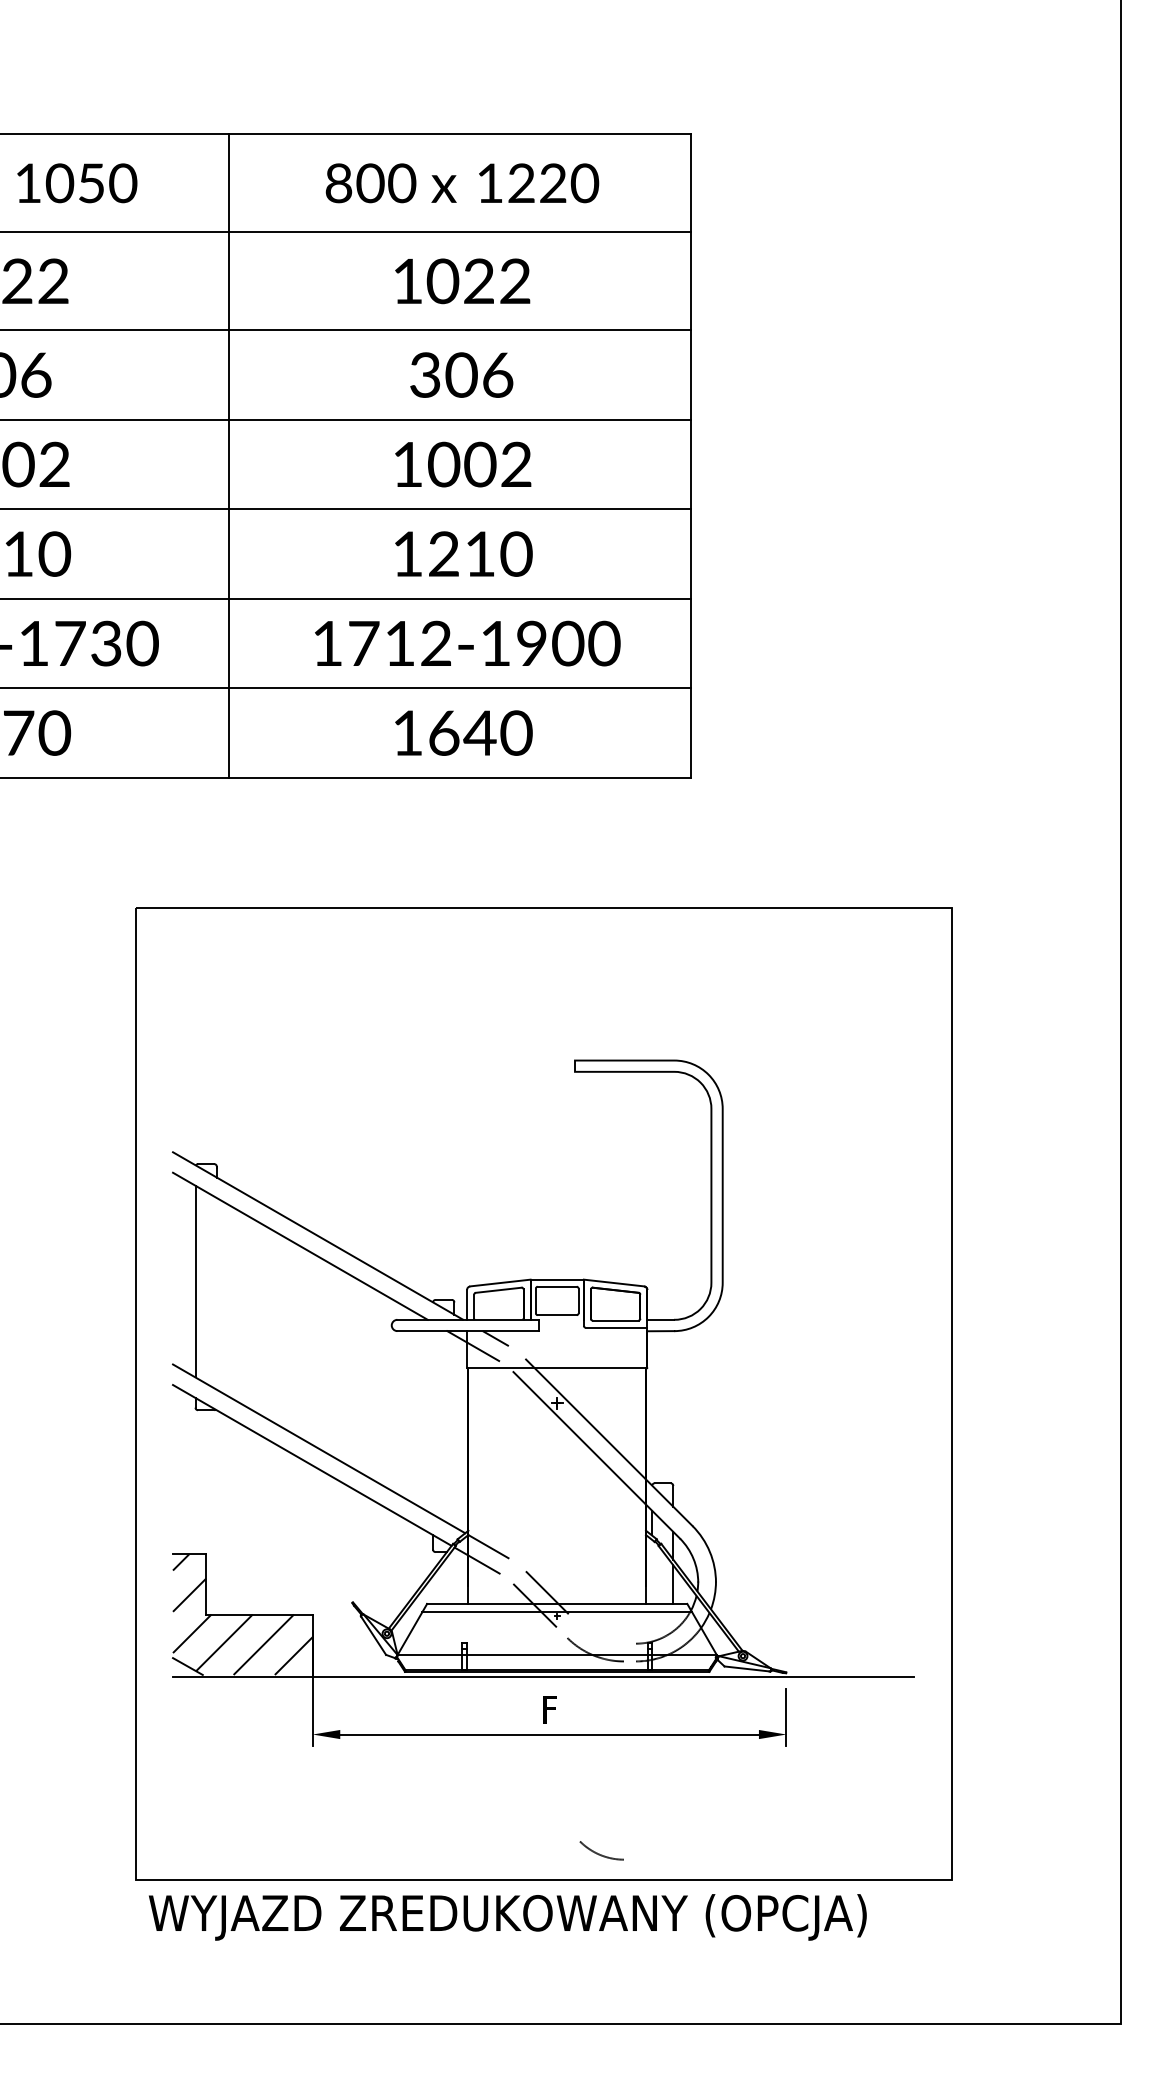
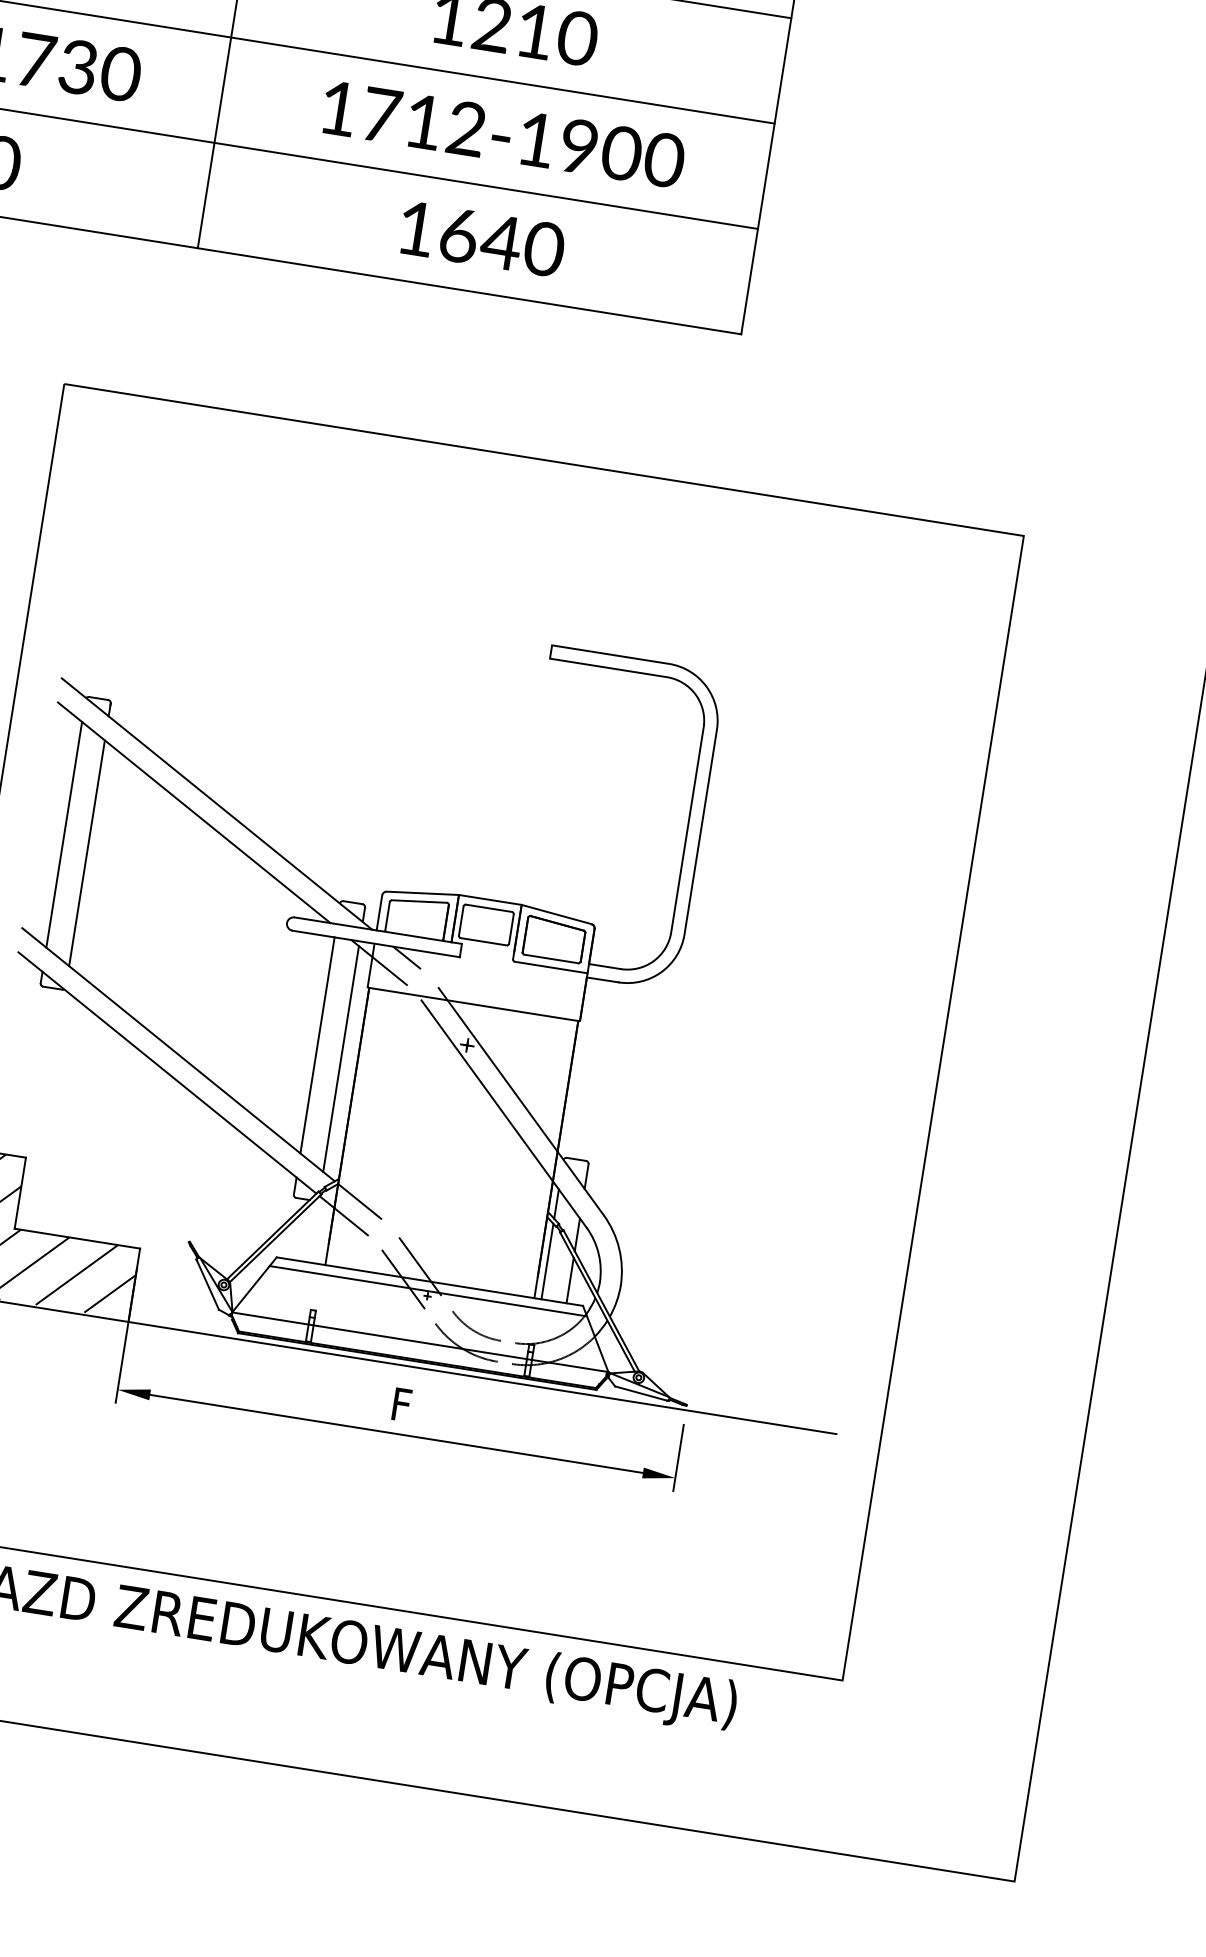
line: (216, 1293) -> (86, 852), added
line: (433, 1422) -> (318, 1045), added
line: (454, 1430) -> (341, 1058), added
line: (652, 1571) -> (548, 1261), added
arc: (599, 1853) -> (473, 1329), moved

